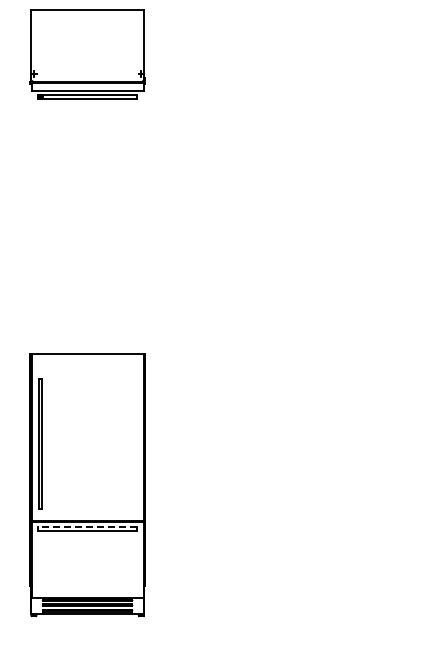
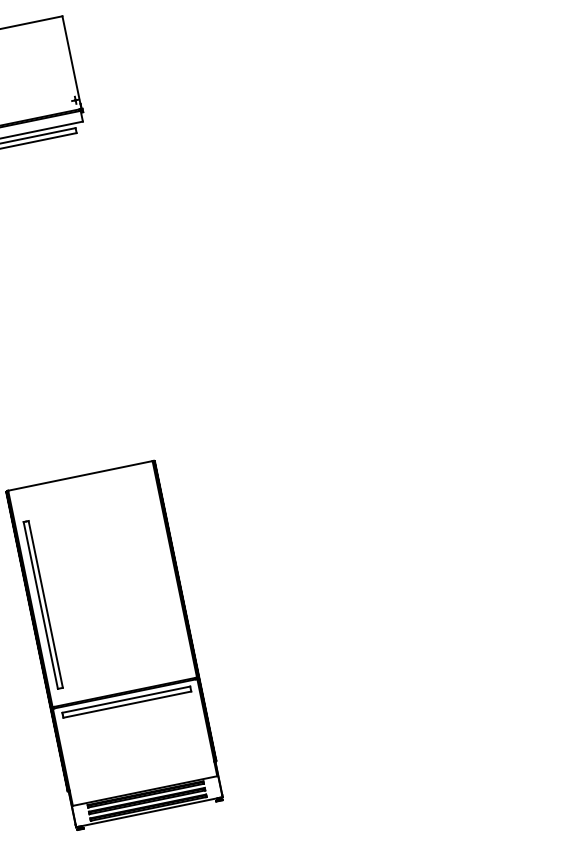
line: (87, 526) -> (125, 699), dashed -> solid

